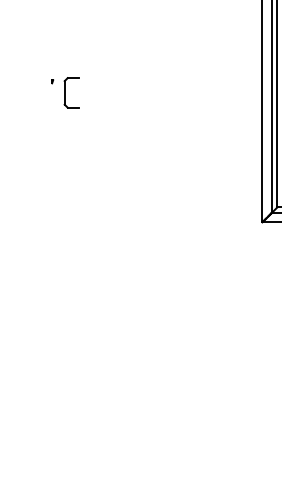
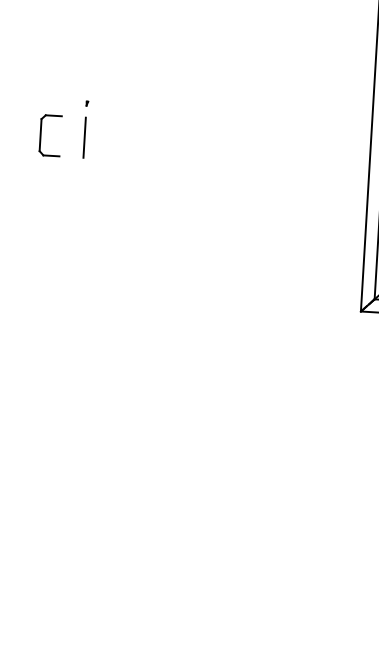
part: (71, 92) -> (49, 135), moved
line: (52, 106) -> (85, 137), added

